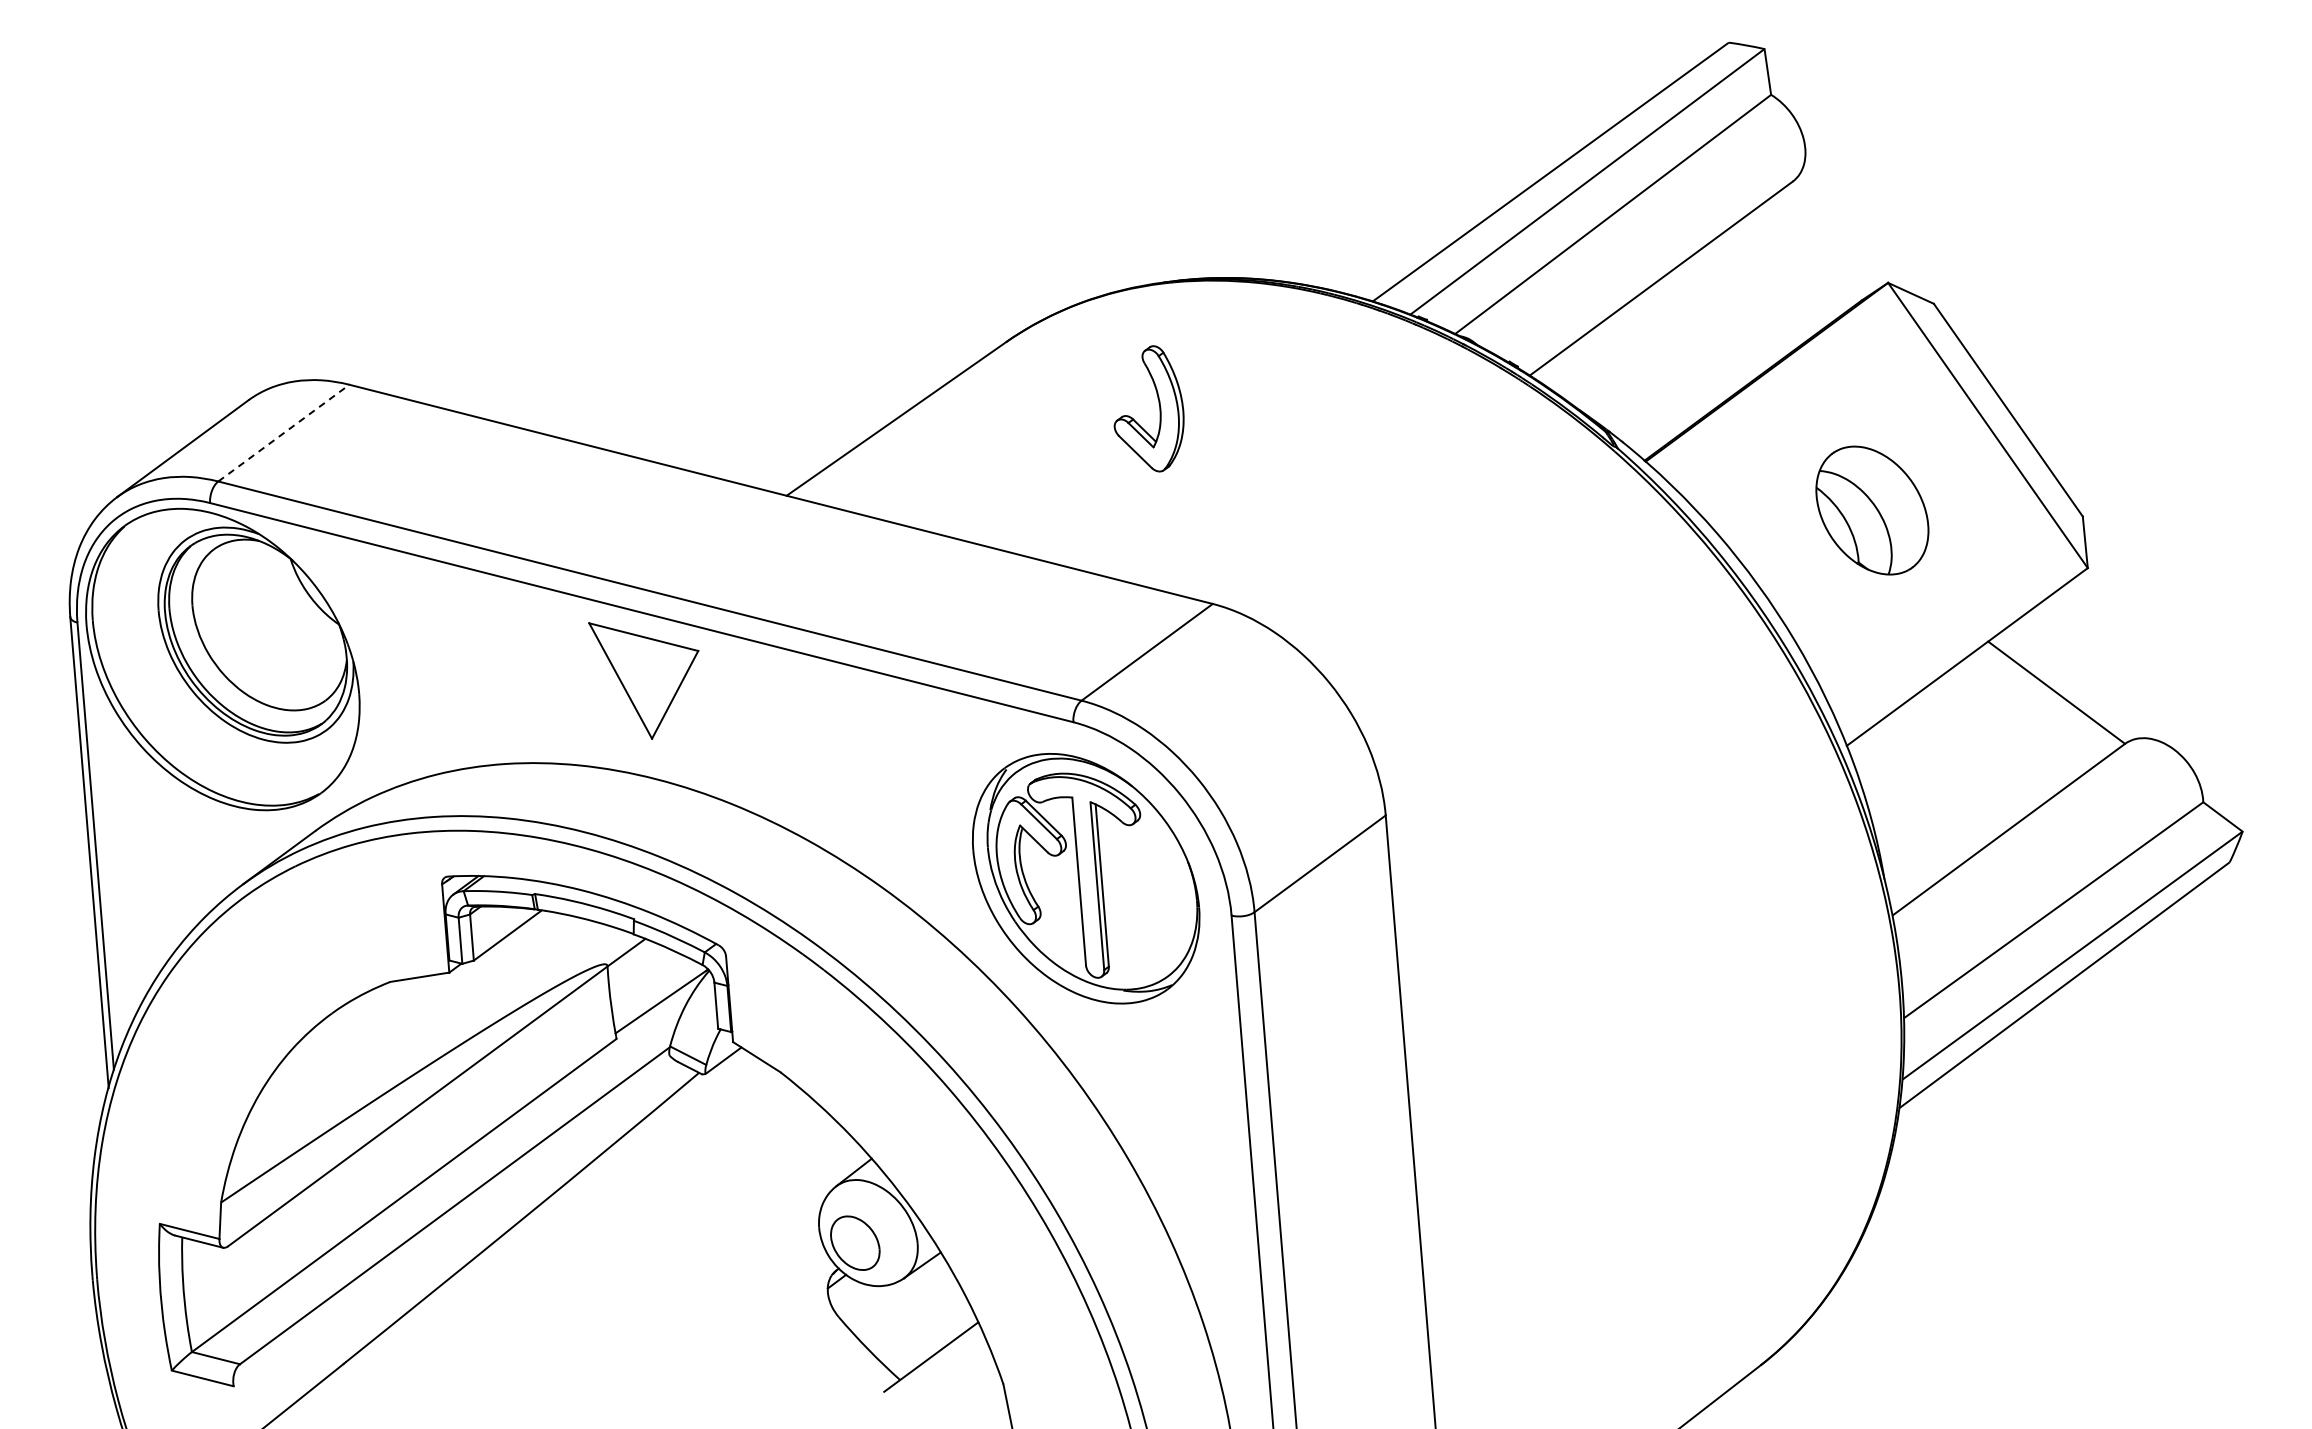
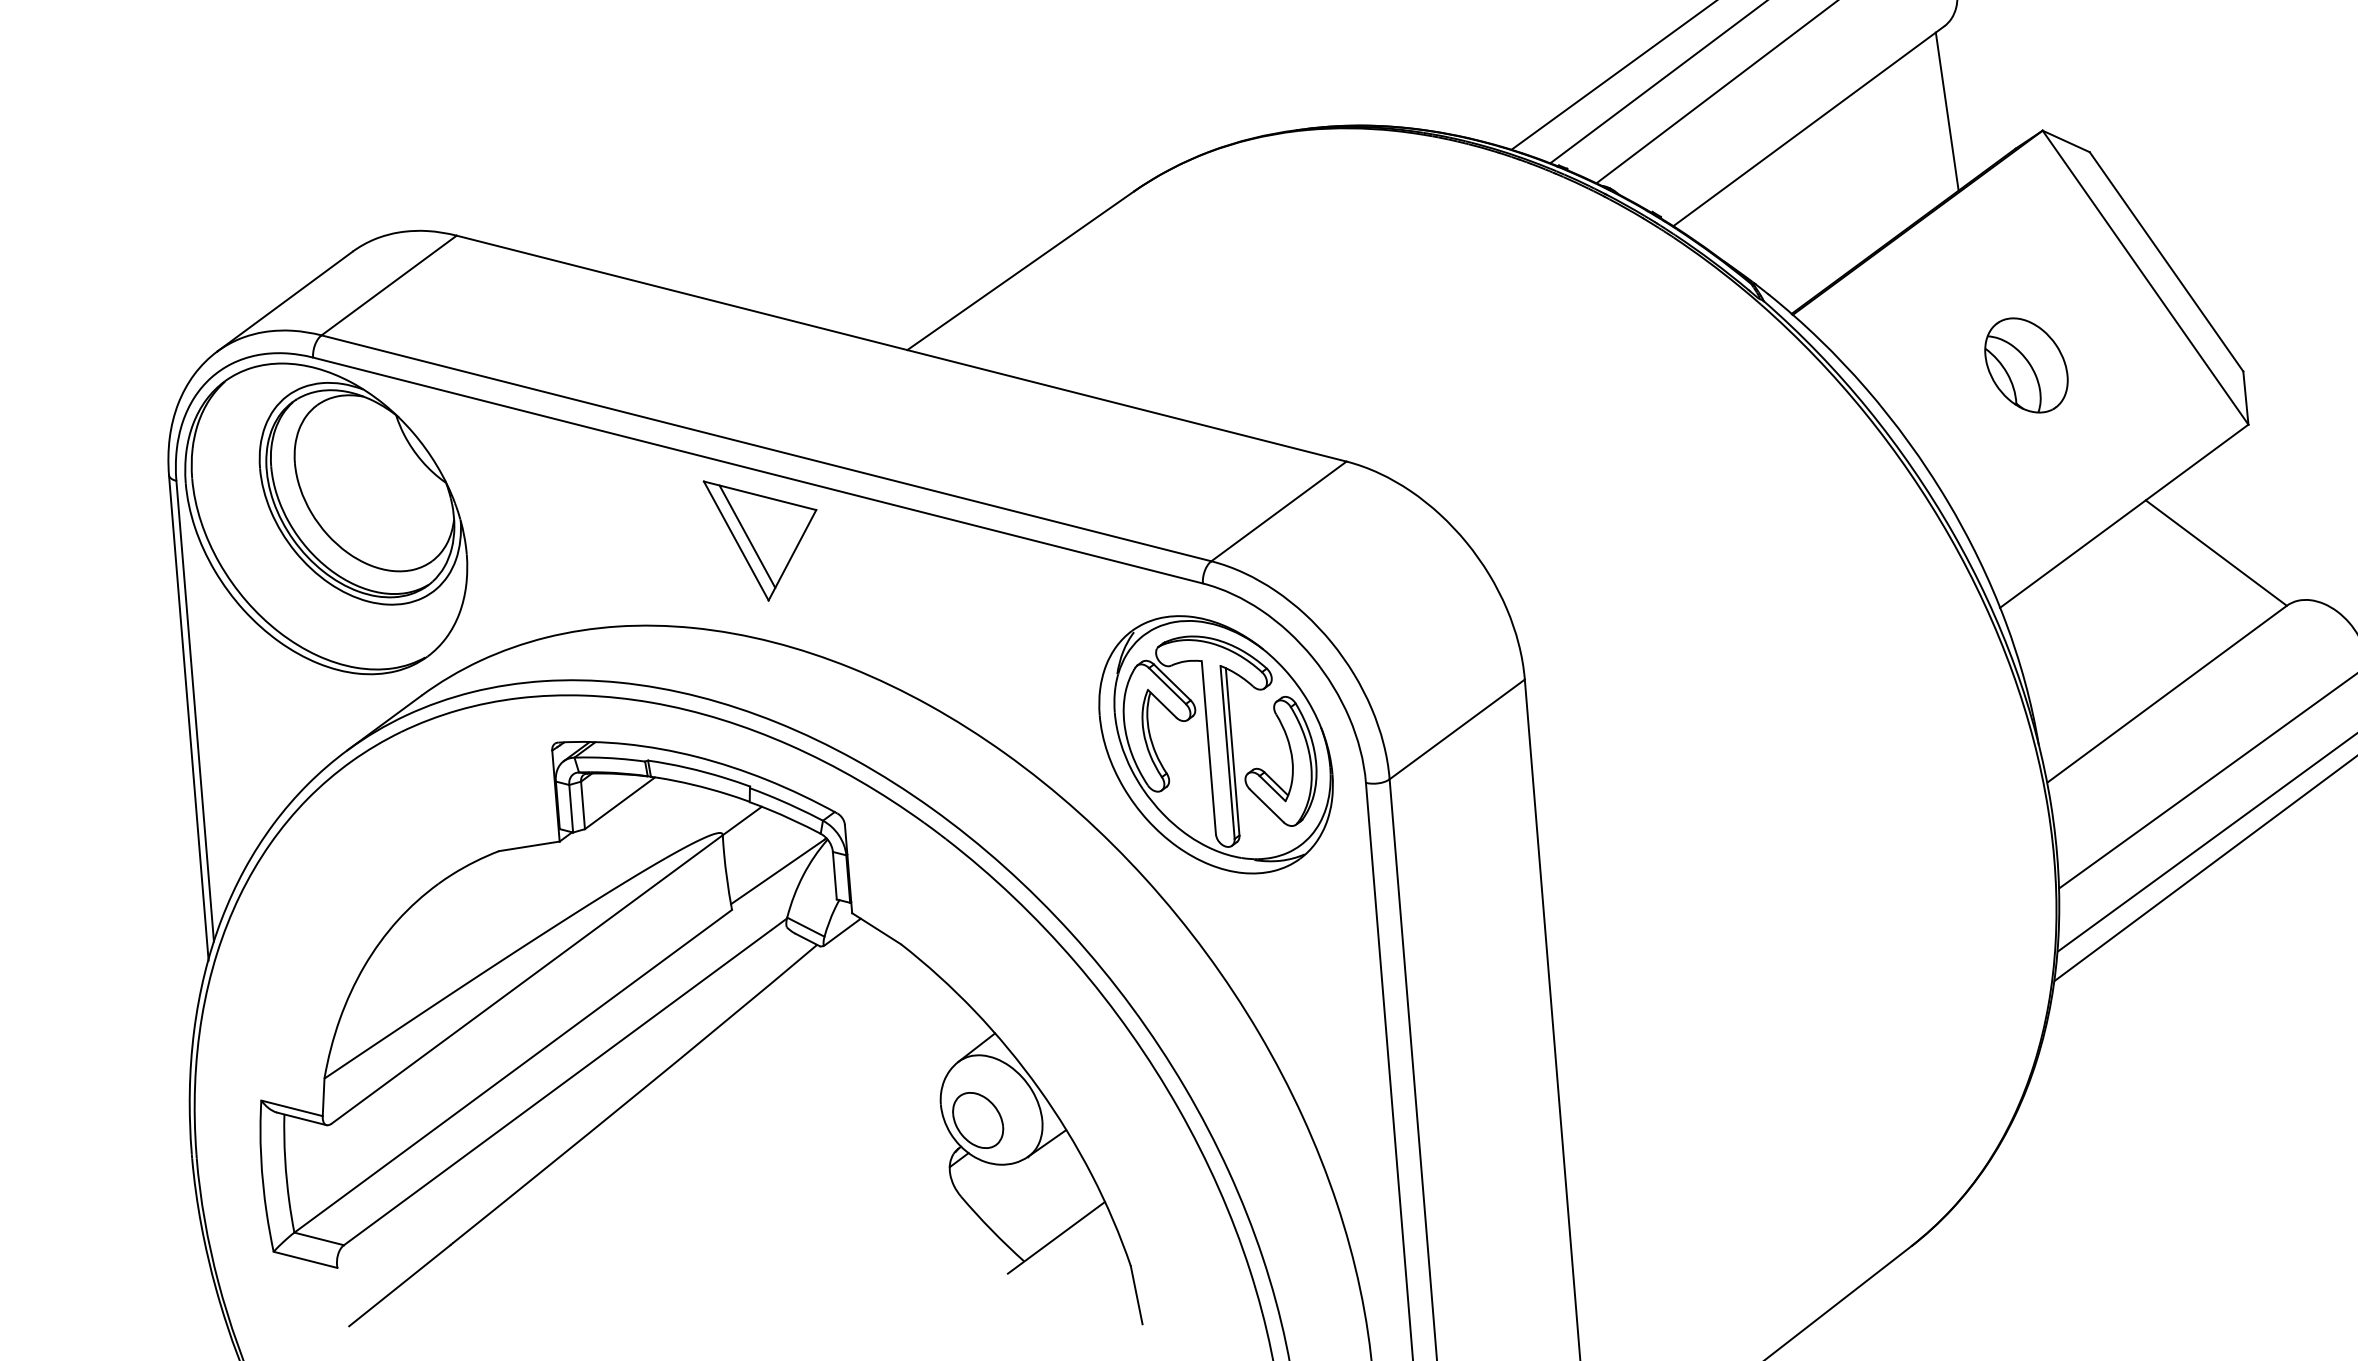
line: (1795, 264) -> (1947, 111), added
part: (1158, 404) -> (1290, 756), moved
line: (284, 432) -> (389, 284), dashed -> solid
part: (1872, 510) -> (2026, 365), size x0.71
line: (631, 676) -> (747, 536), added

